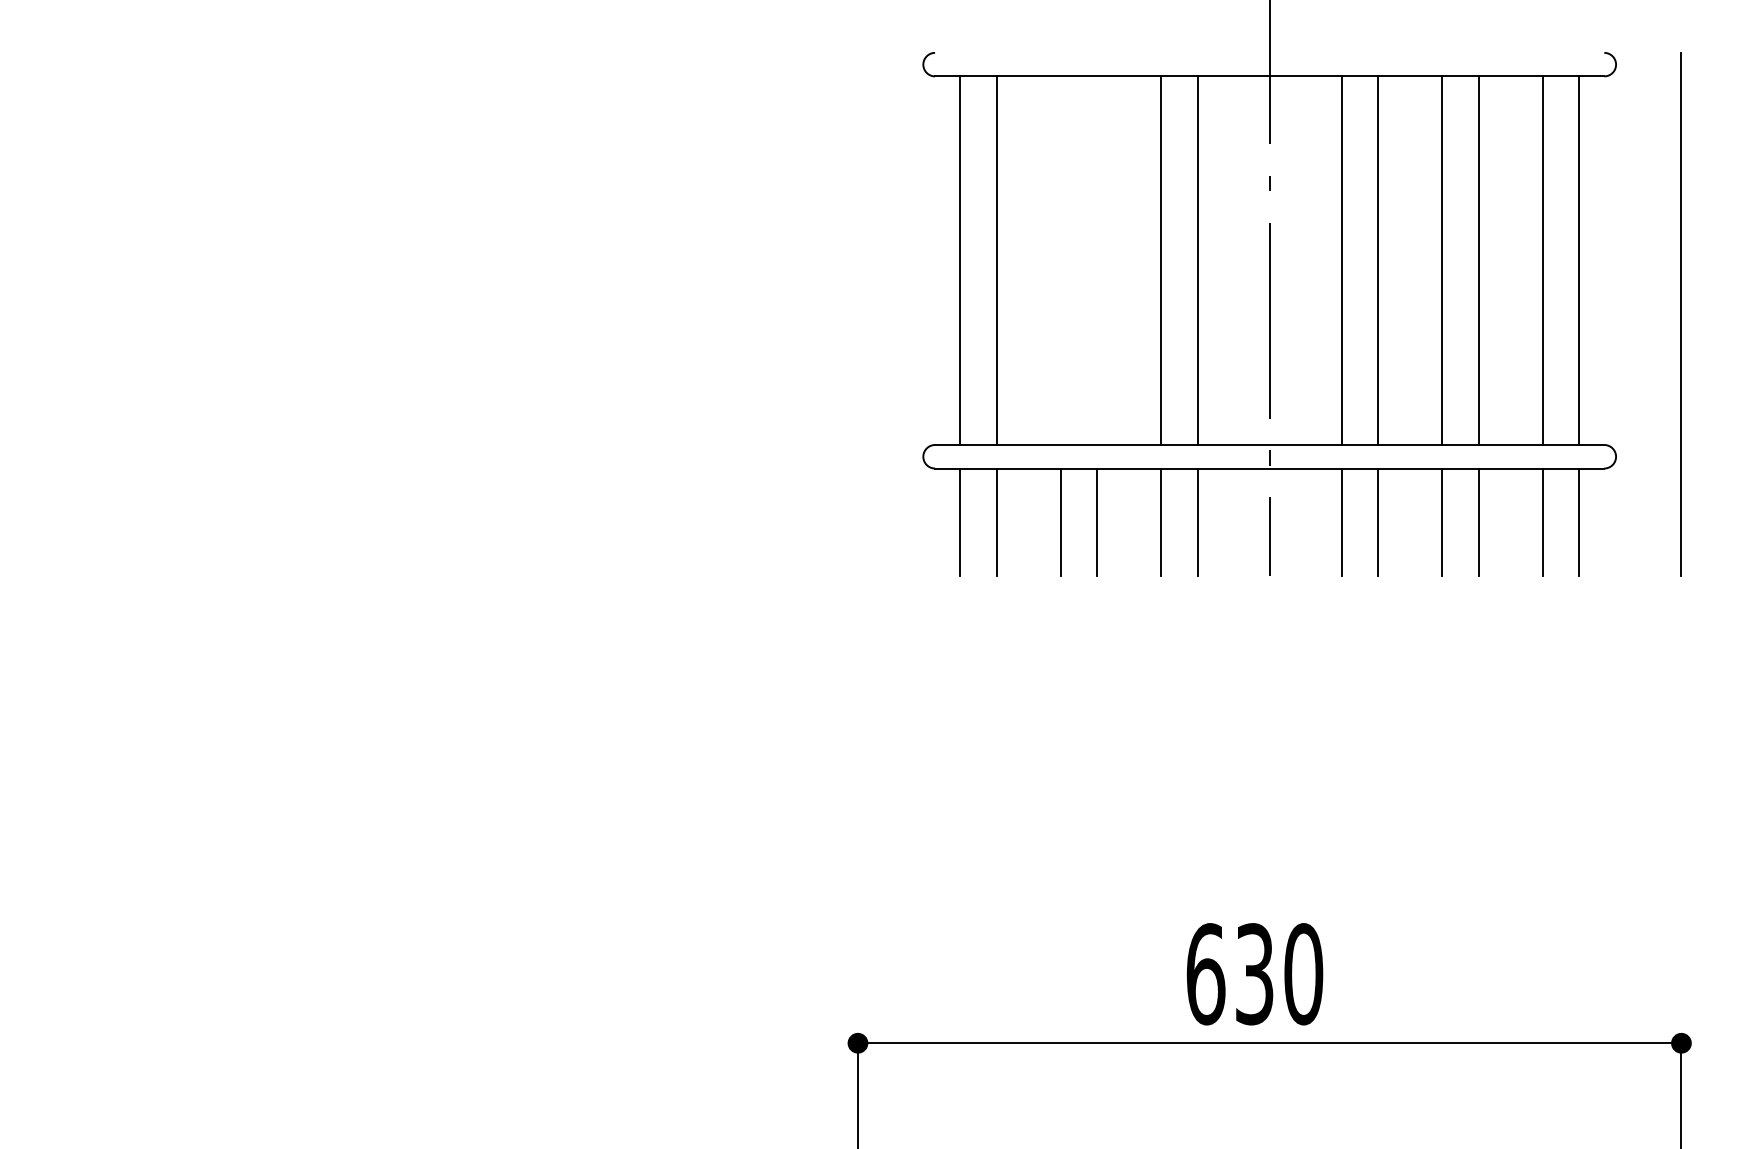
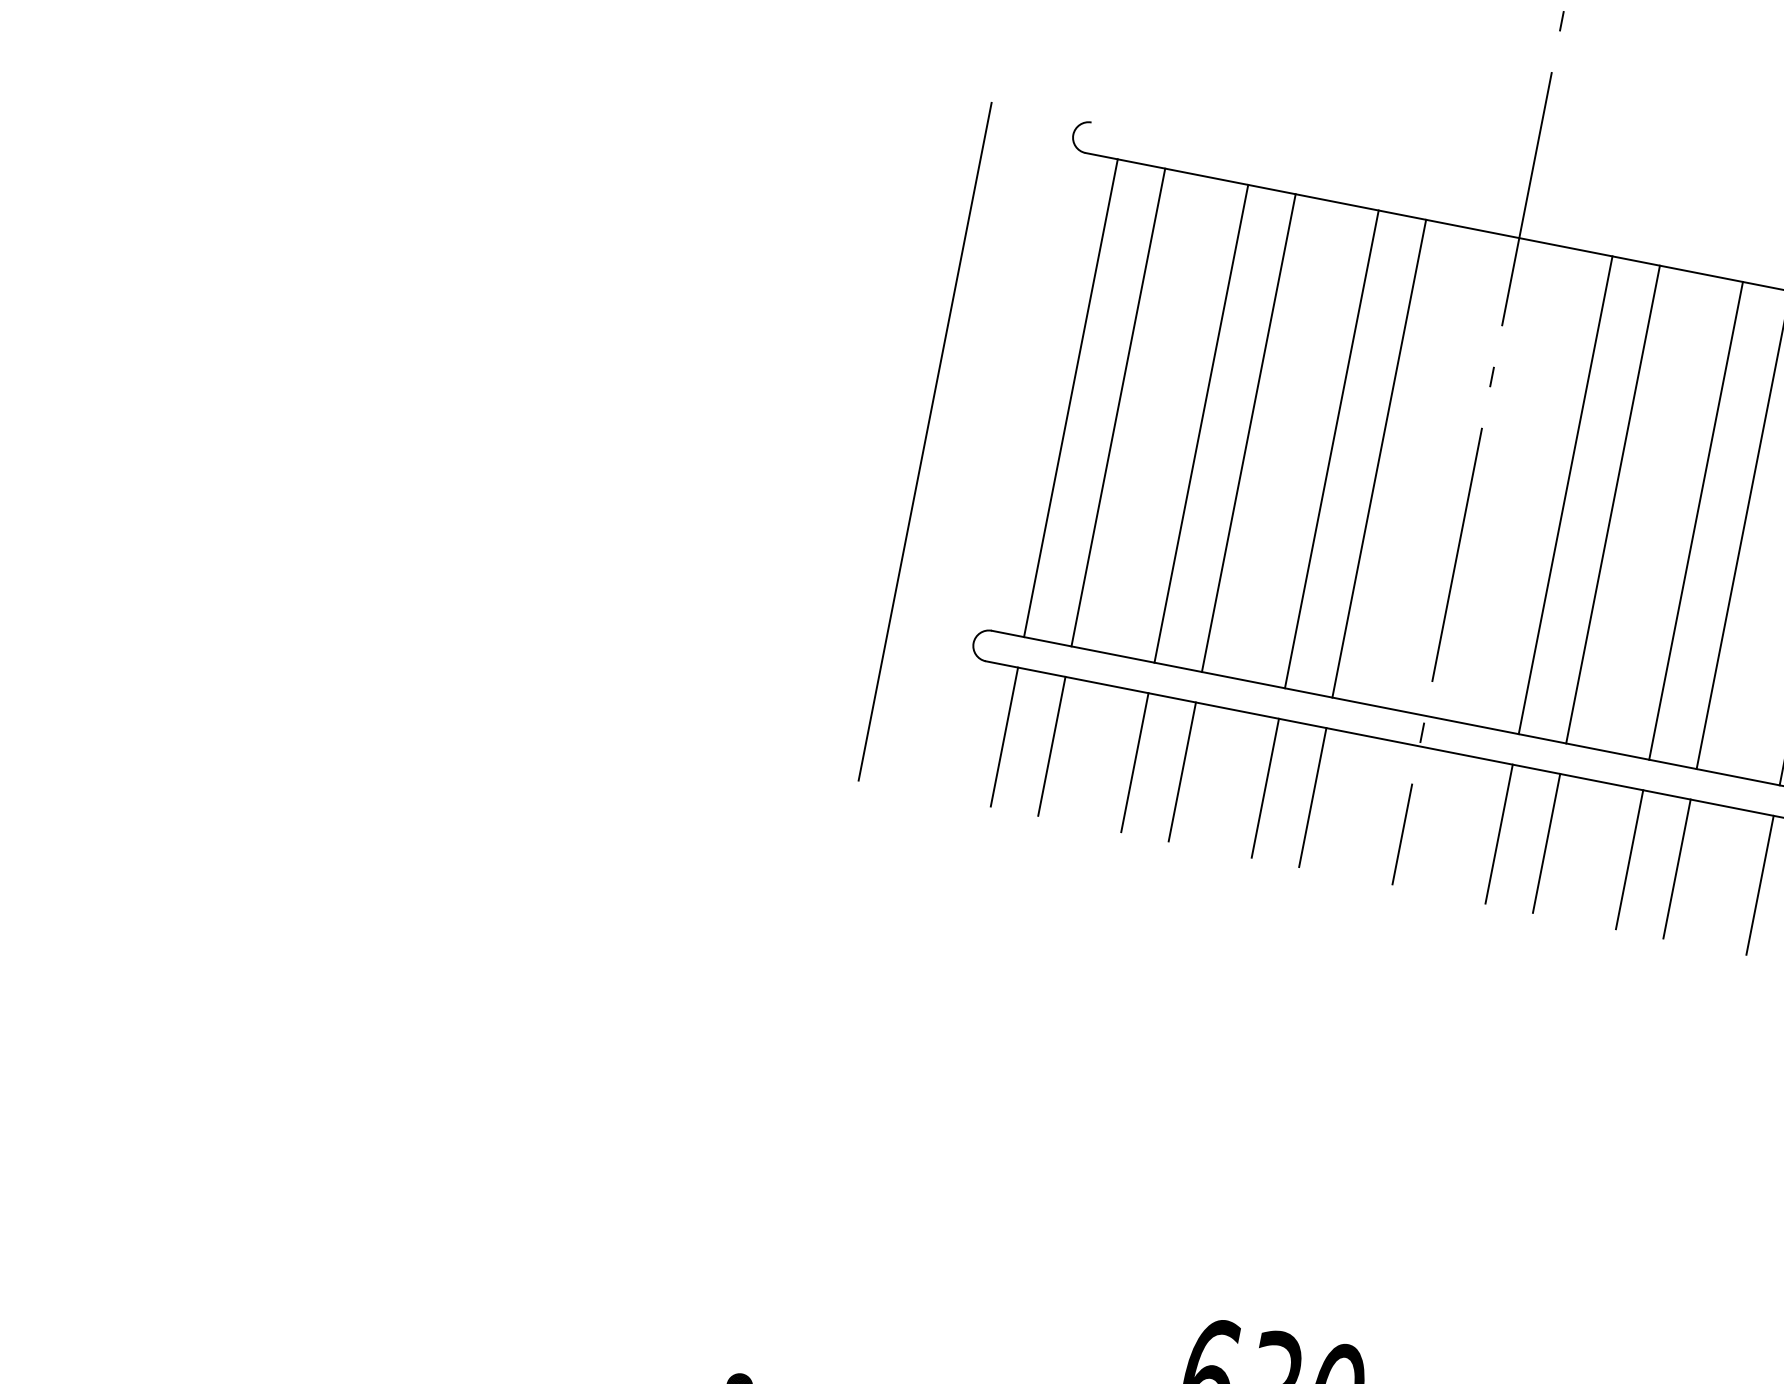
line: (1060, 260) -> (1201, 423), added
line: (1097, 260) -> (1249, 432), added
line: (857, 314) -> (924, 441), added

